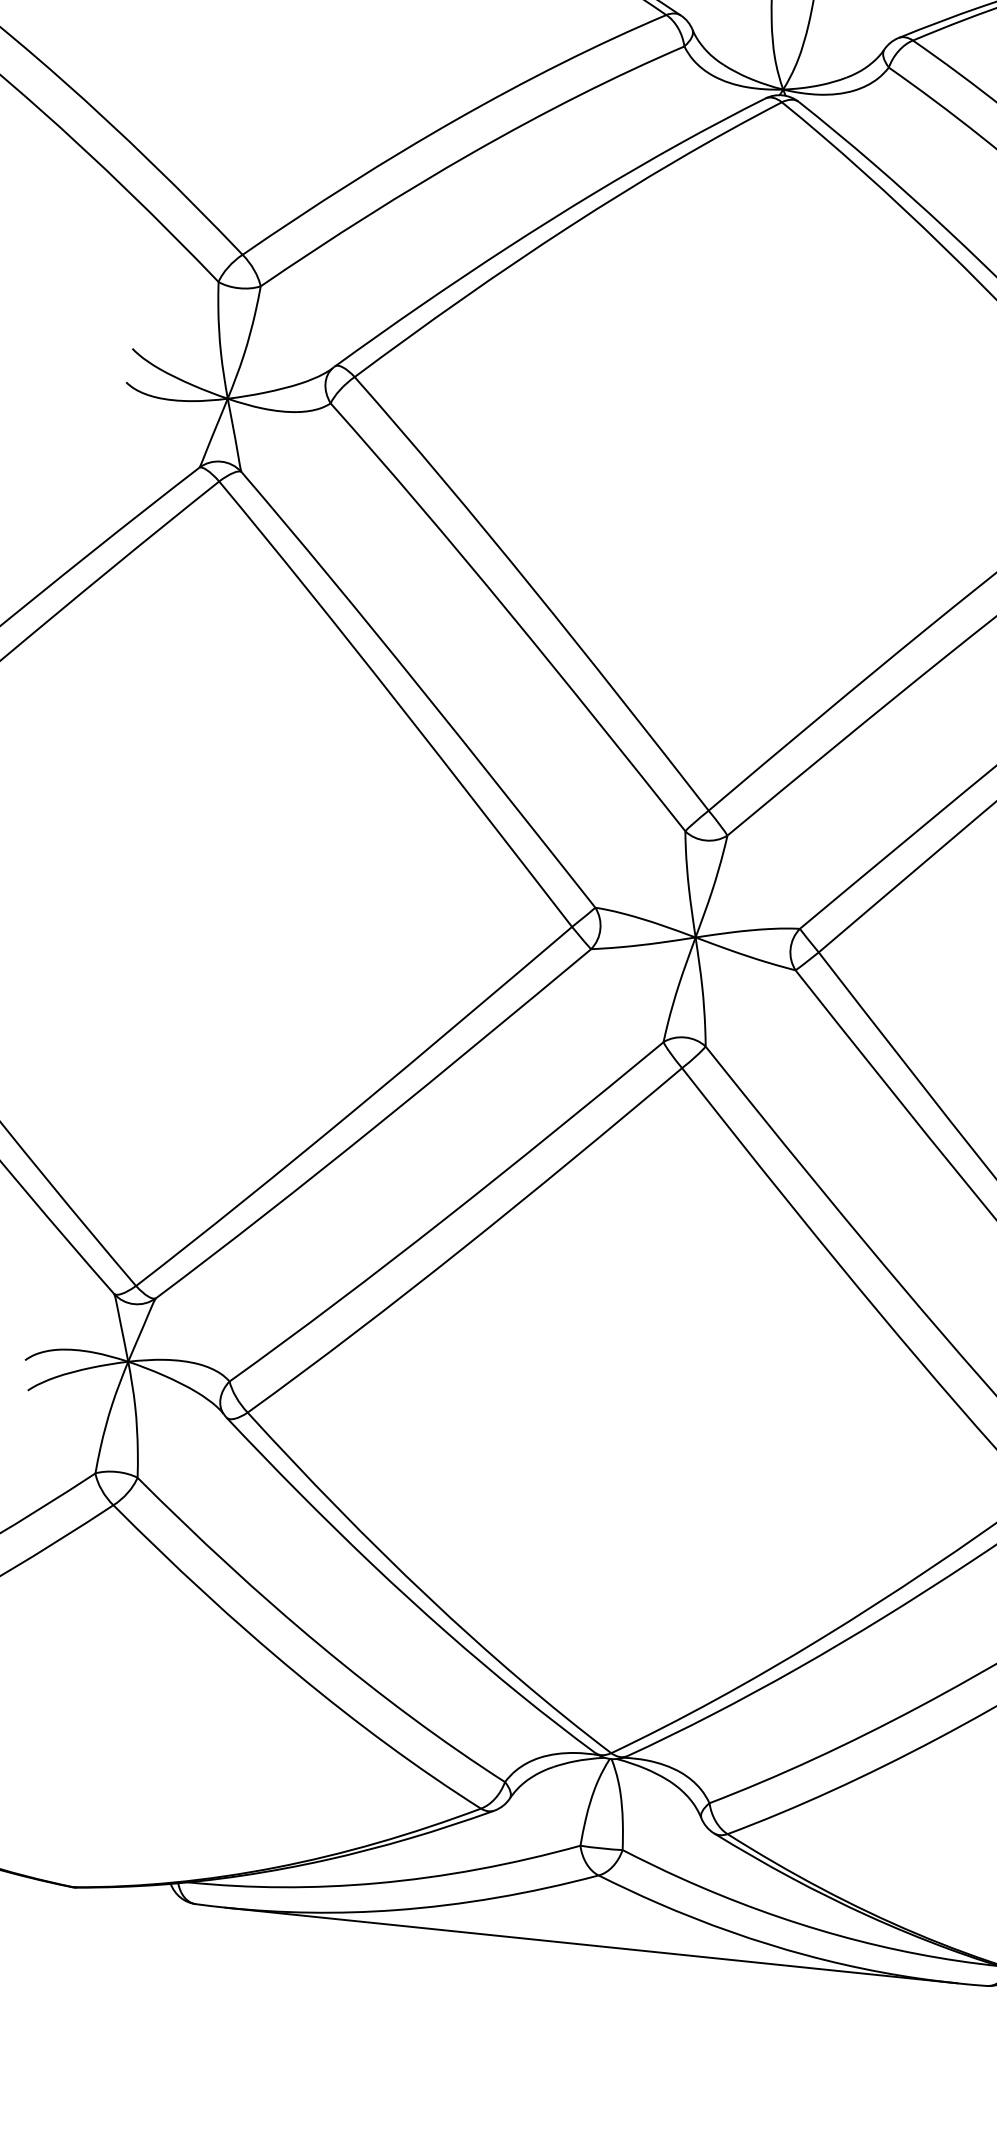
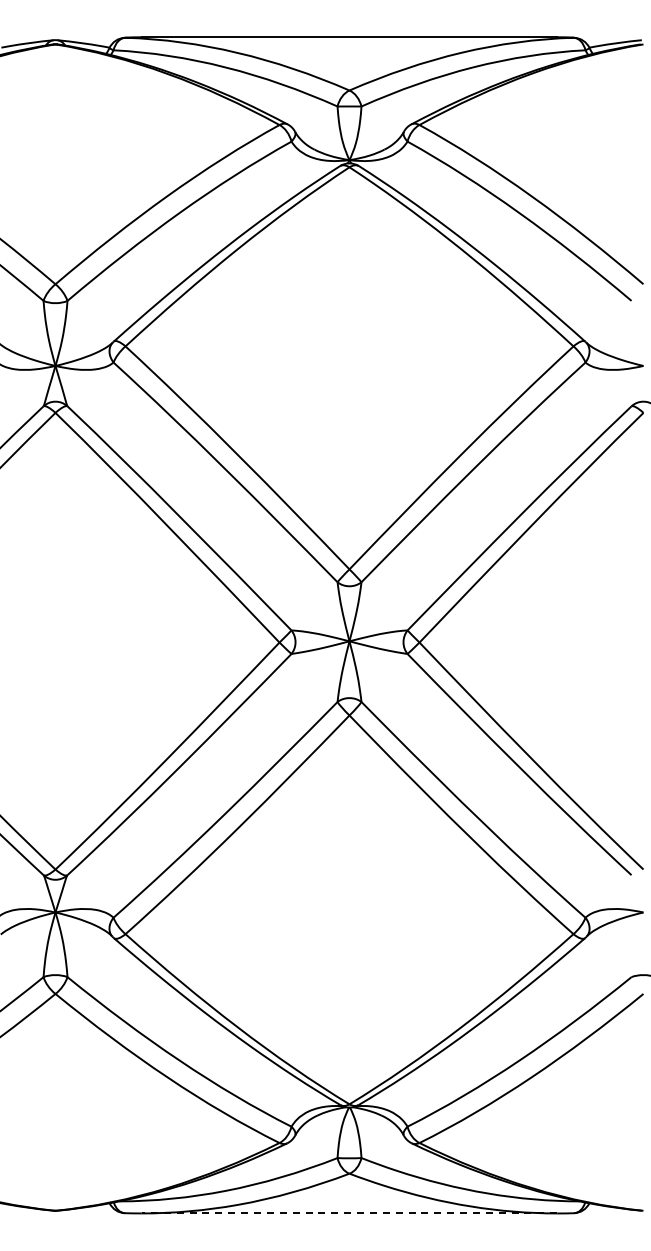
line: (591, 1945) -> (349, 1213), solid -> dashed

